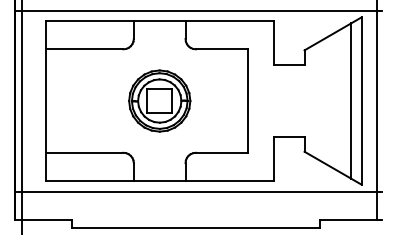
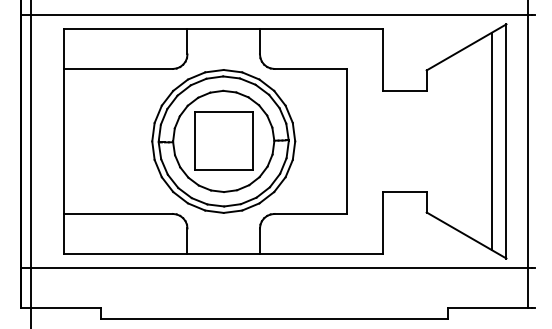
part: (159, 101) -> (223, 141), size x1.67

